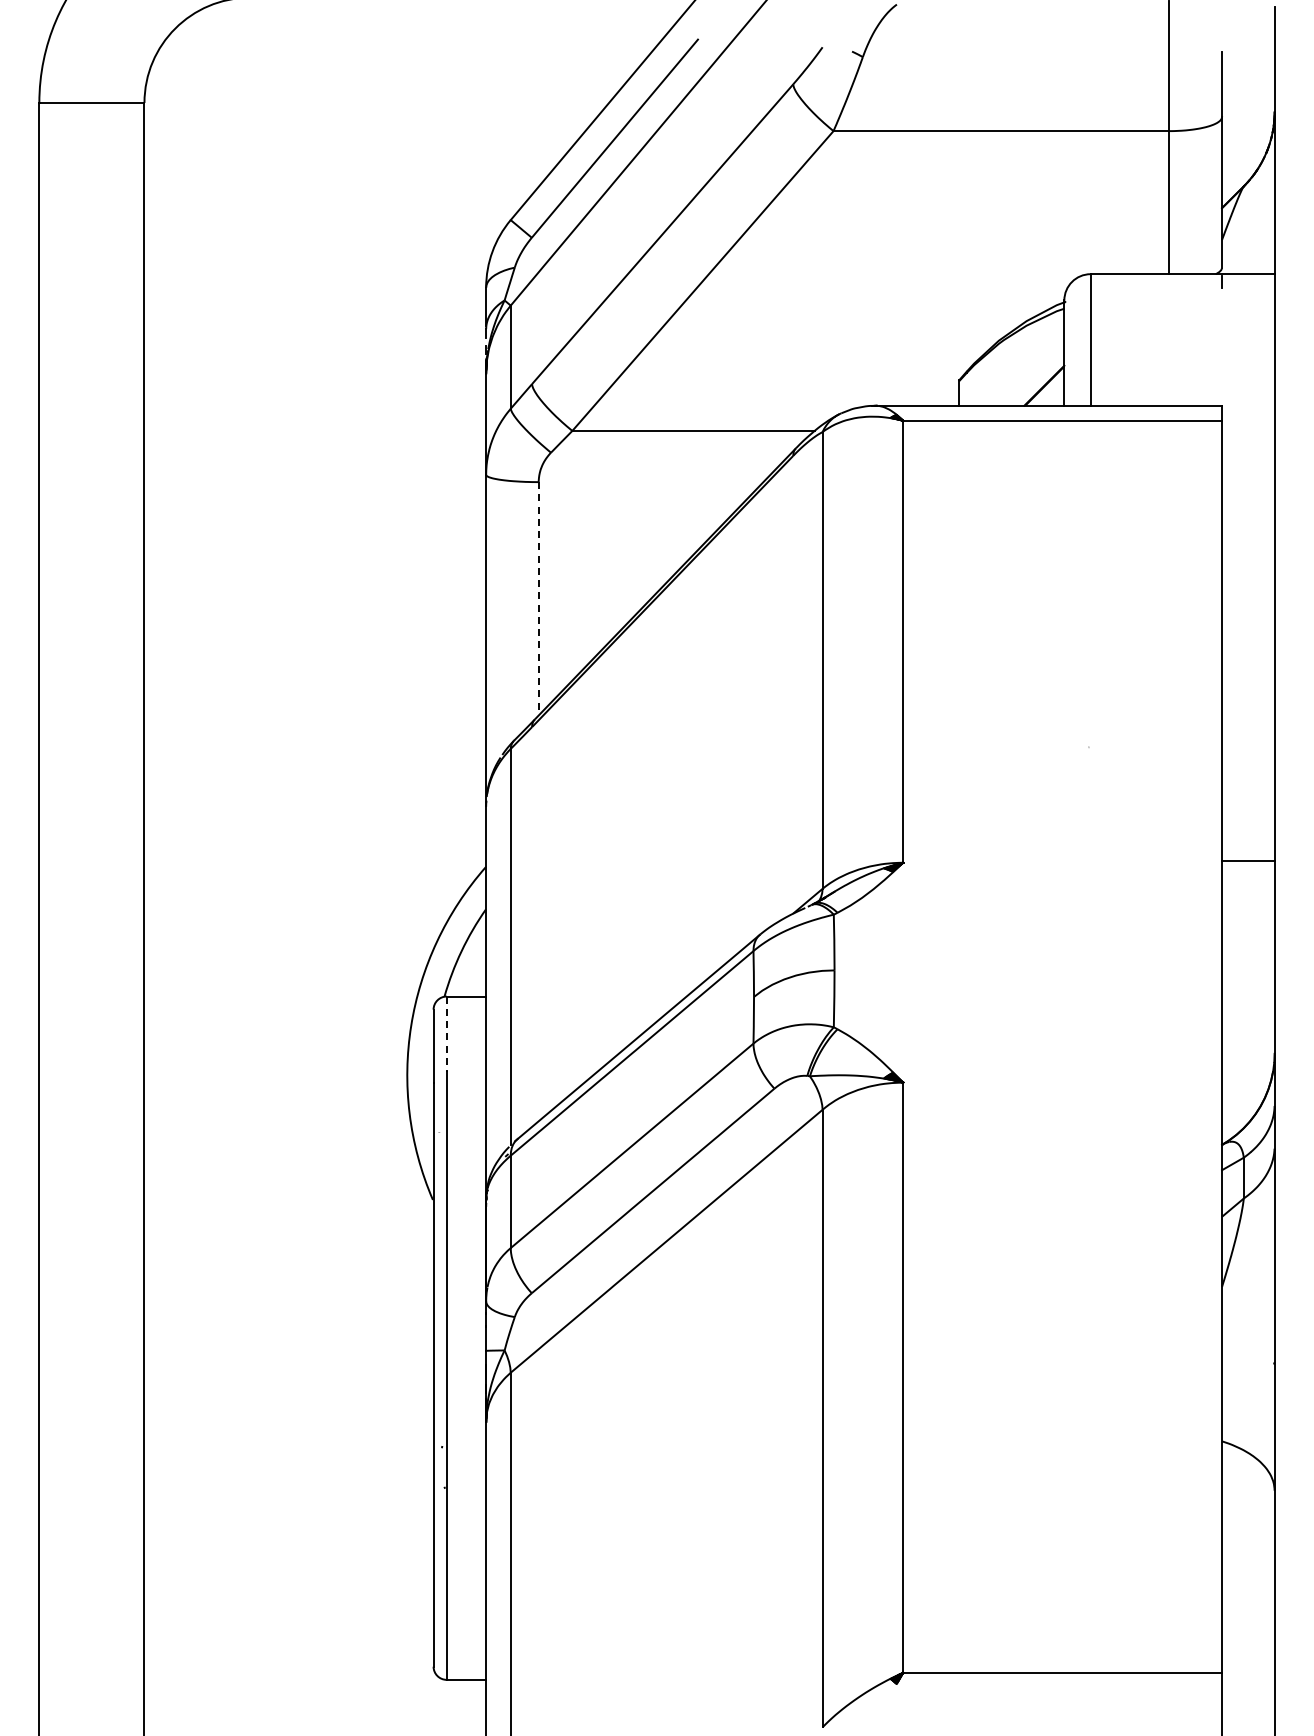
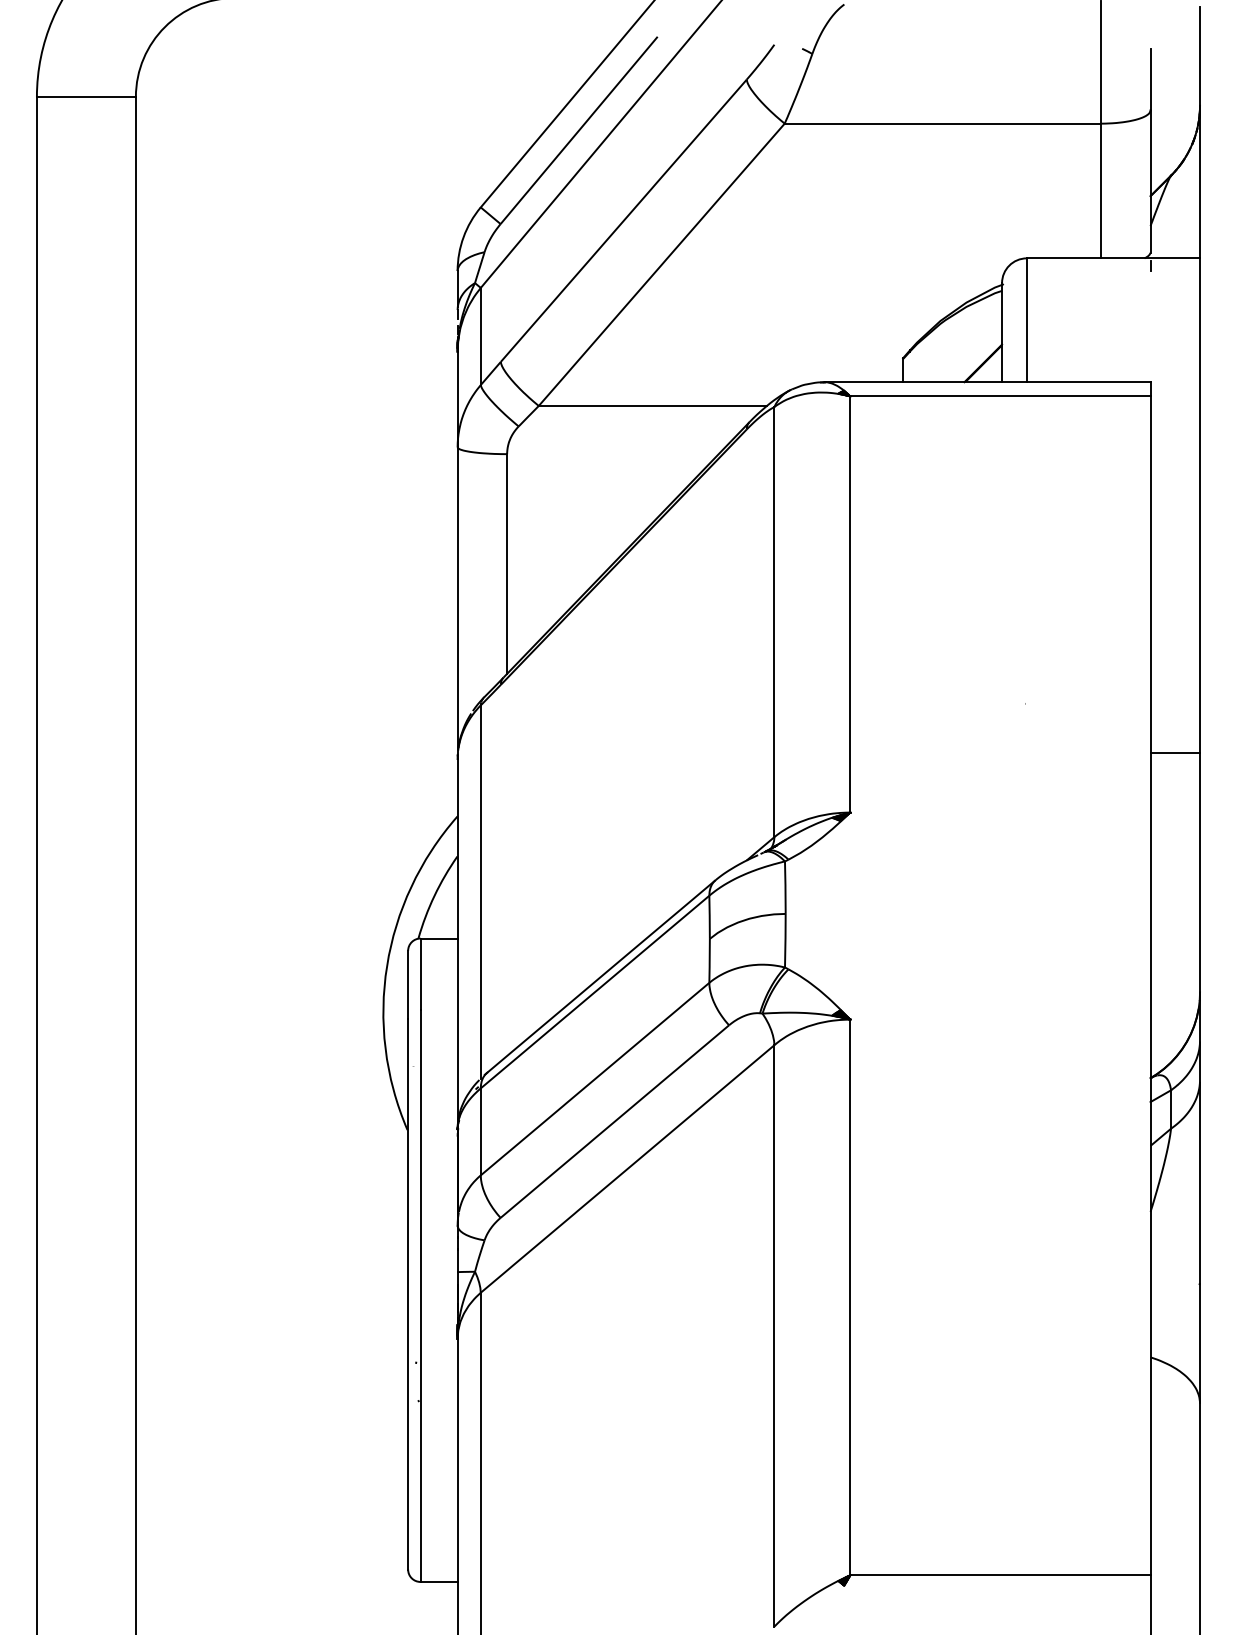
line: (538, 598) -> (506, 563), dashed -> solid
line: (1248, 860) -> (1175, 753), moved
line: (446, 1034) -> (420, 974), dashed -> solid

